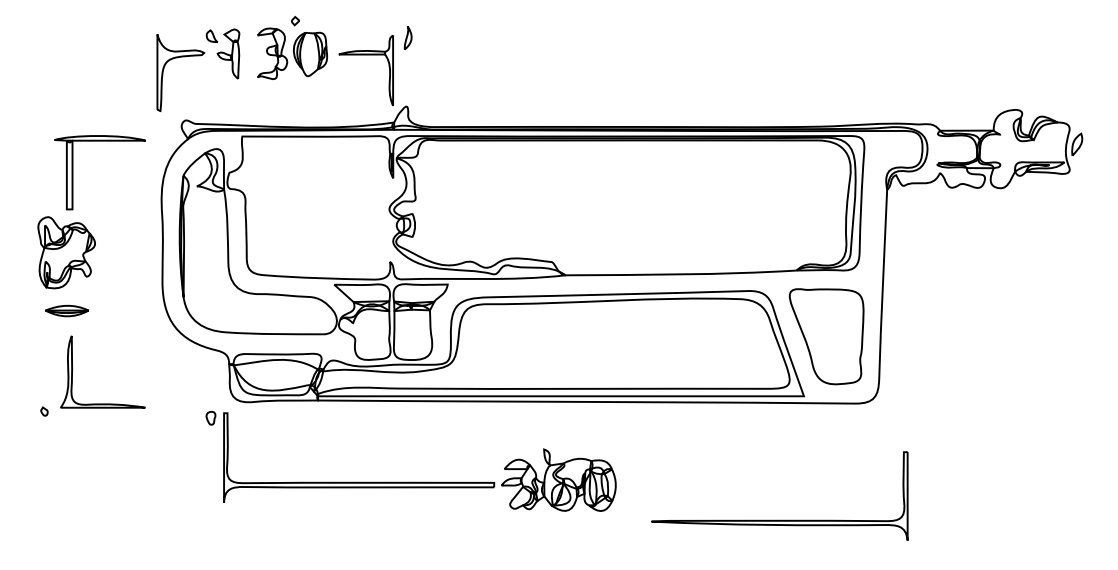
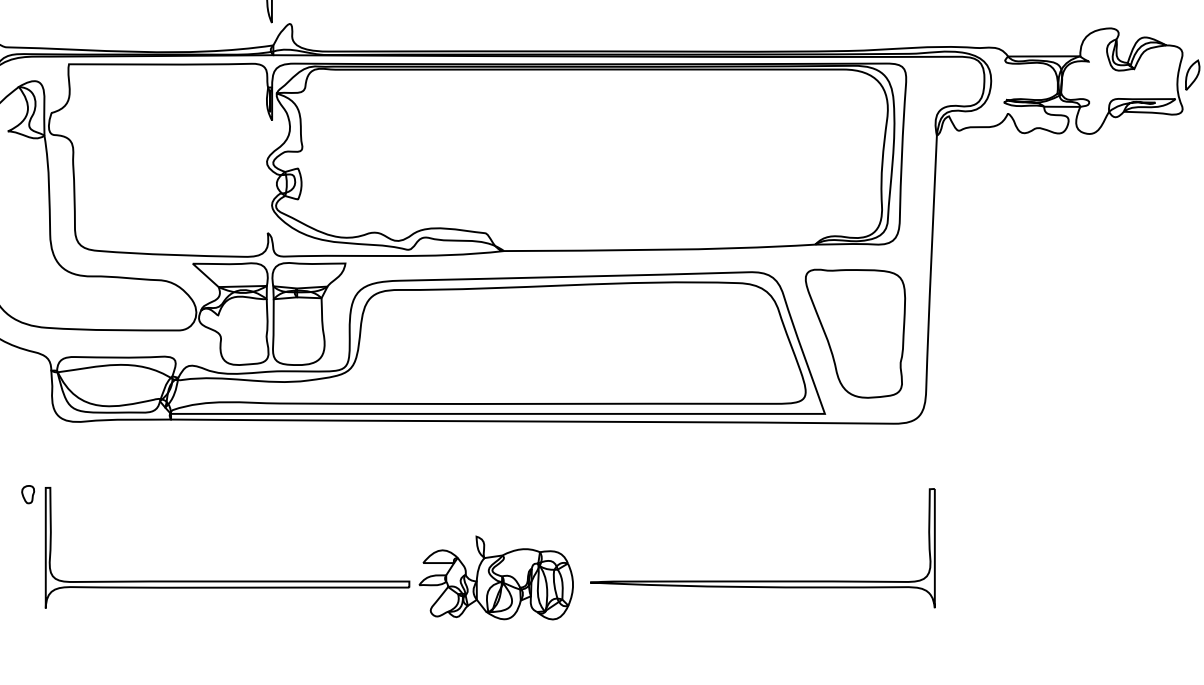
part: (410, 481) -> (296, 579), moved
part: (779, 519) -> (762, 579), moved

